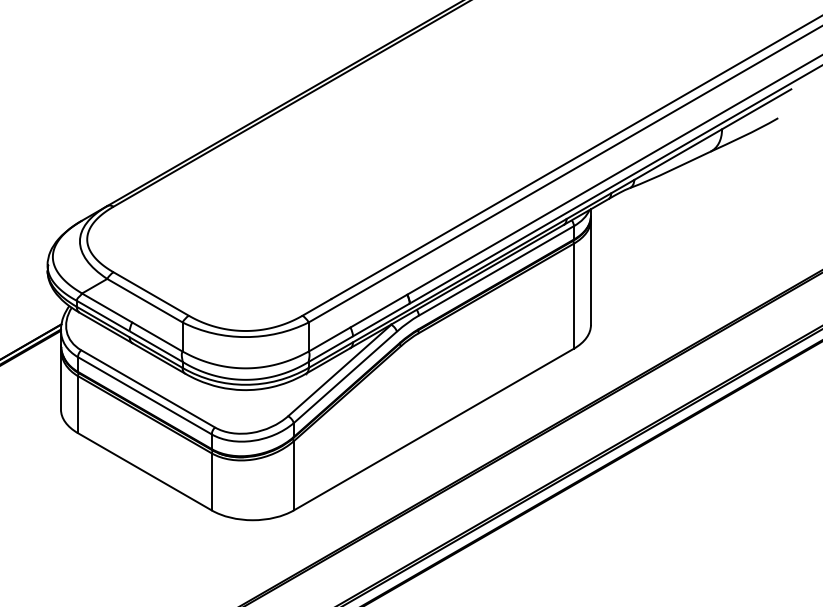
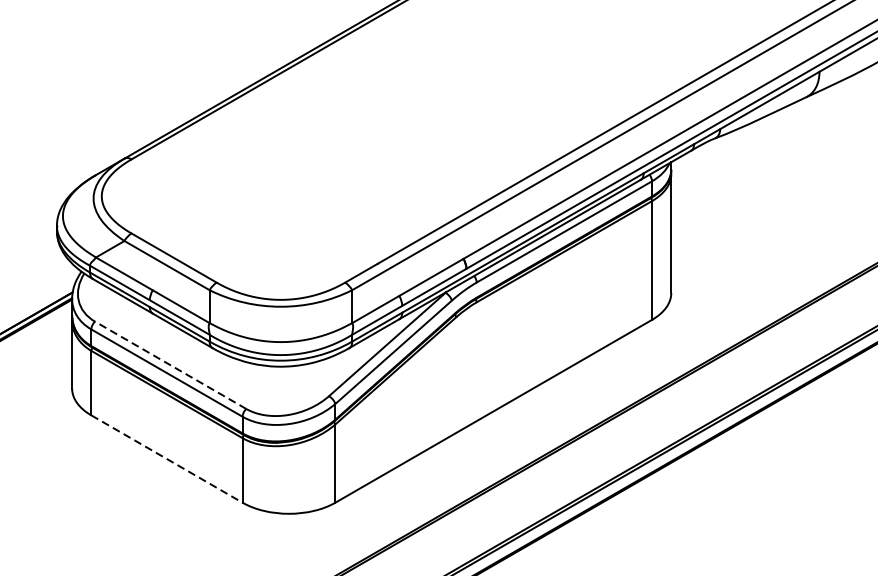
line: (147, 388) -> (169, 364), solid -> dashed
line: (145, 472) -> (167, 459), solid -> dashed

